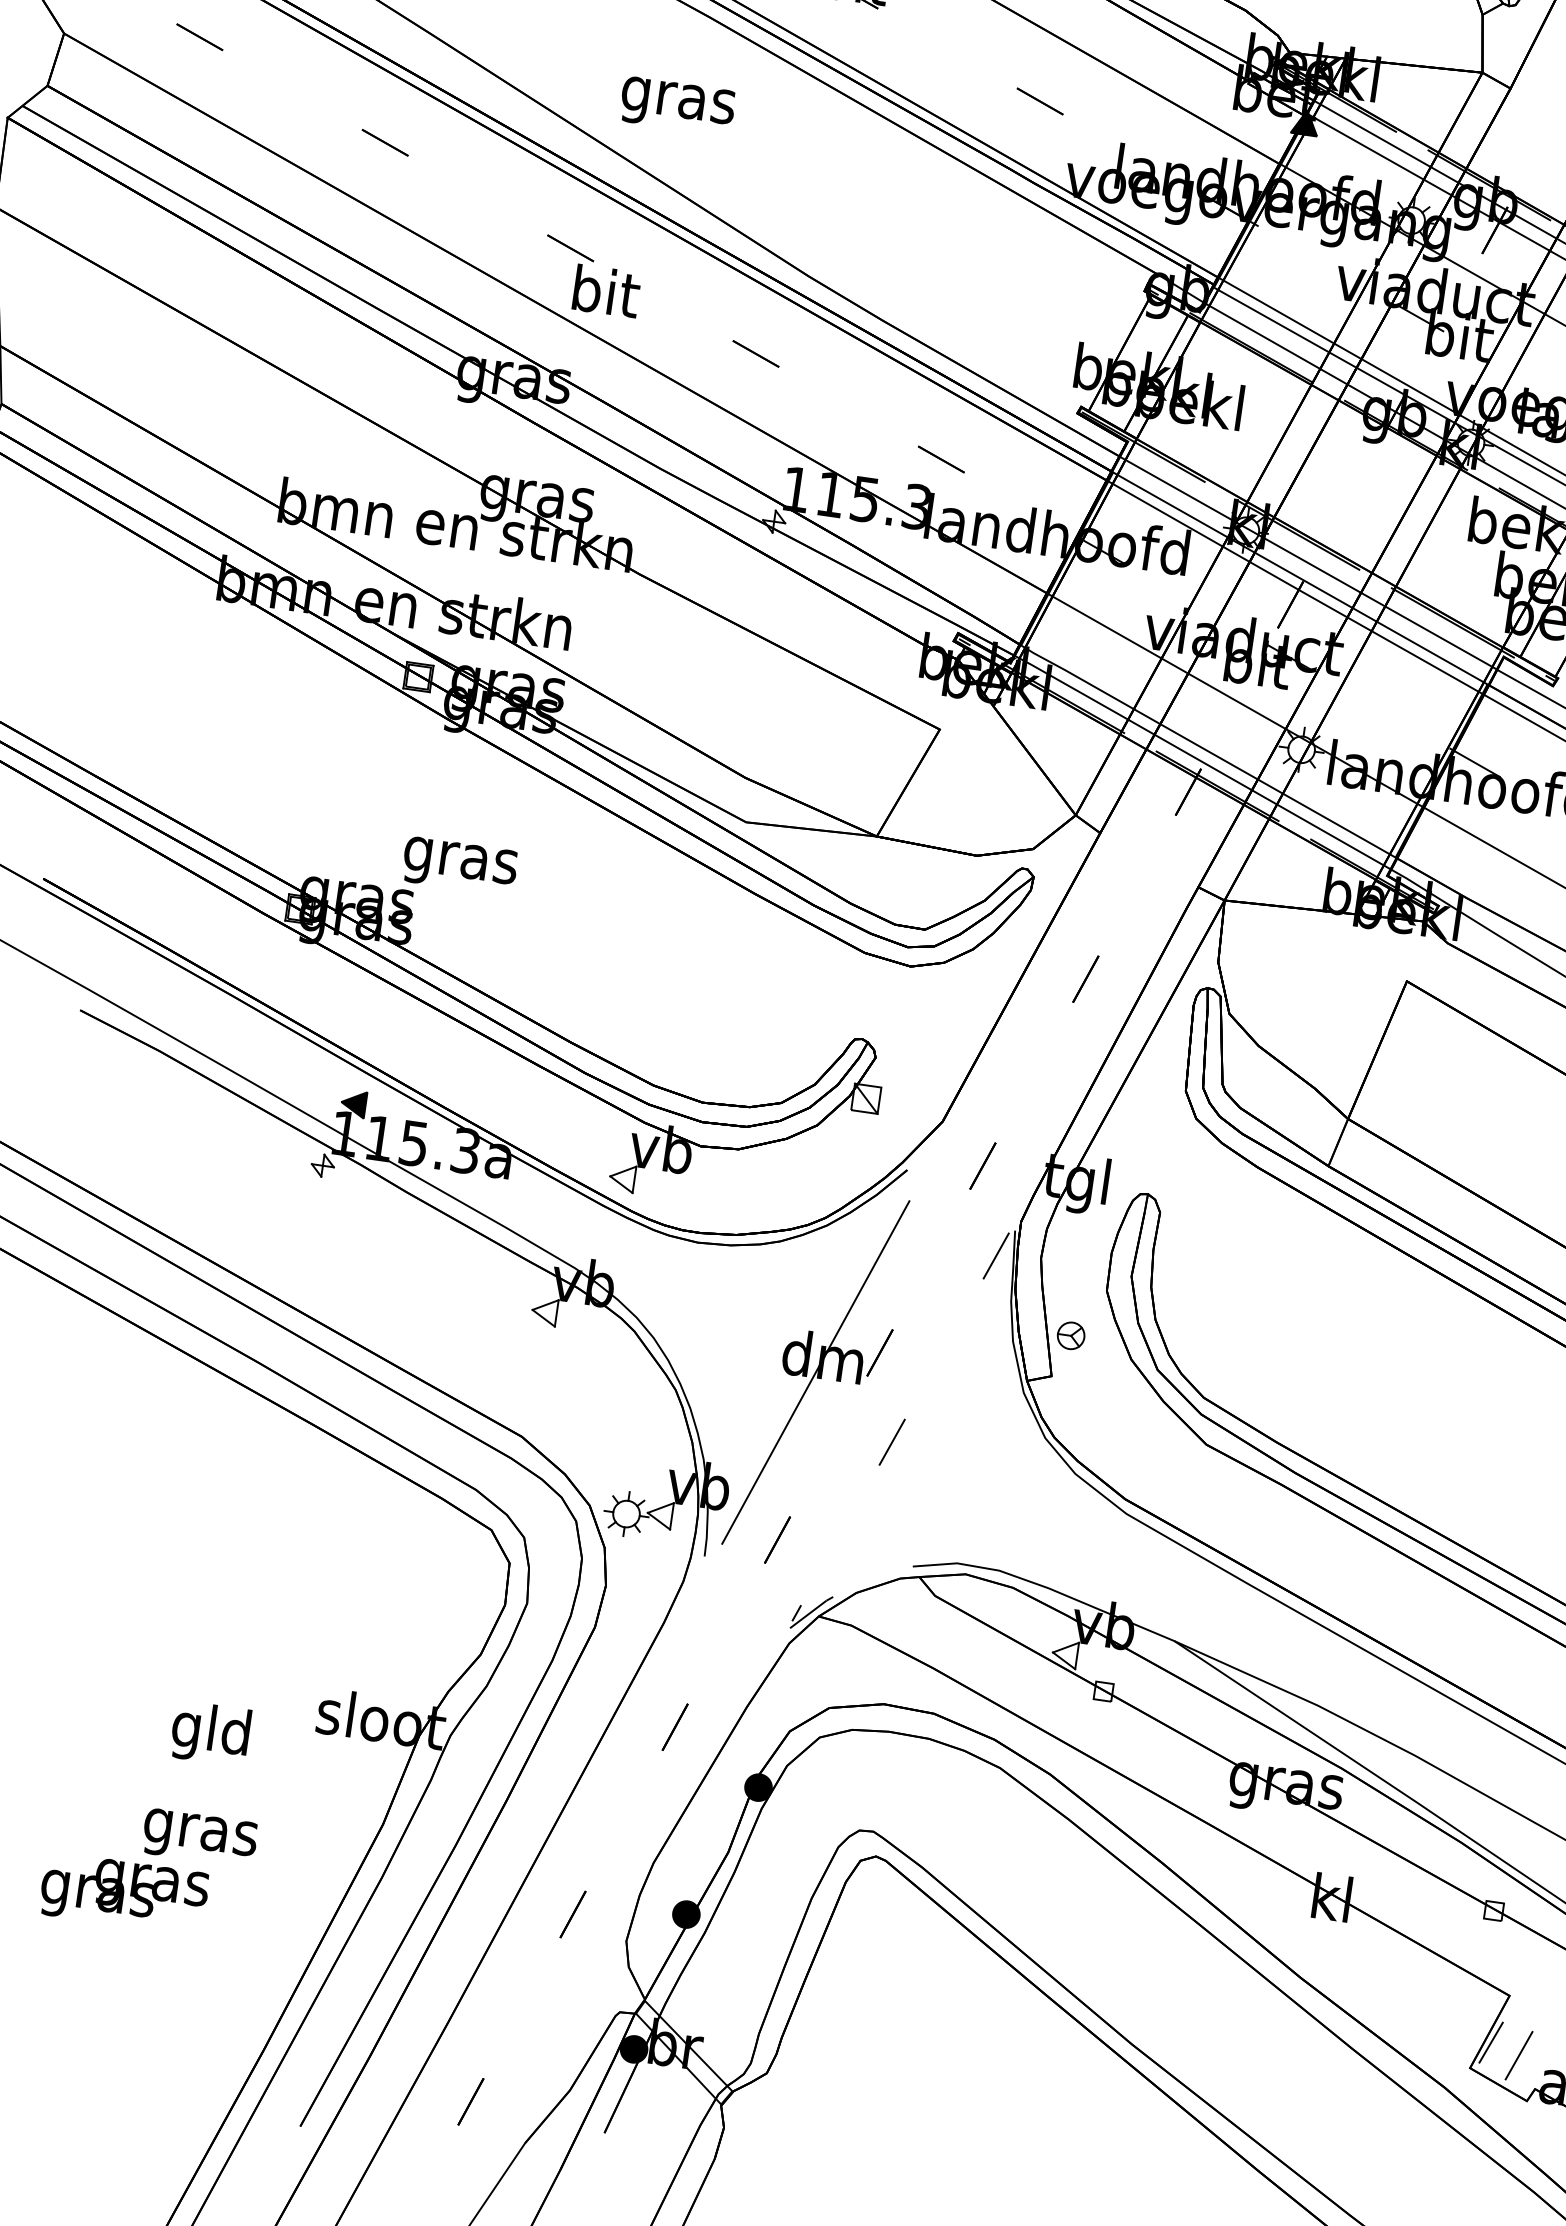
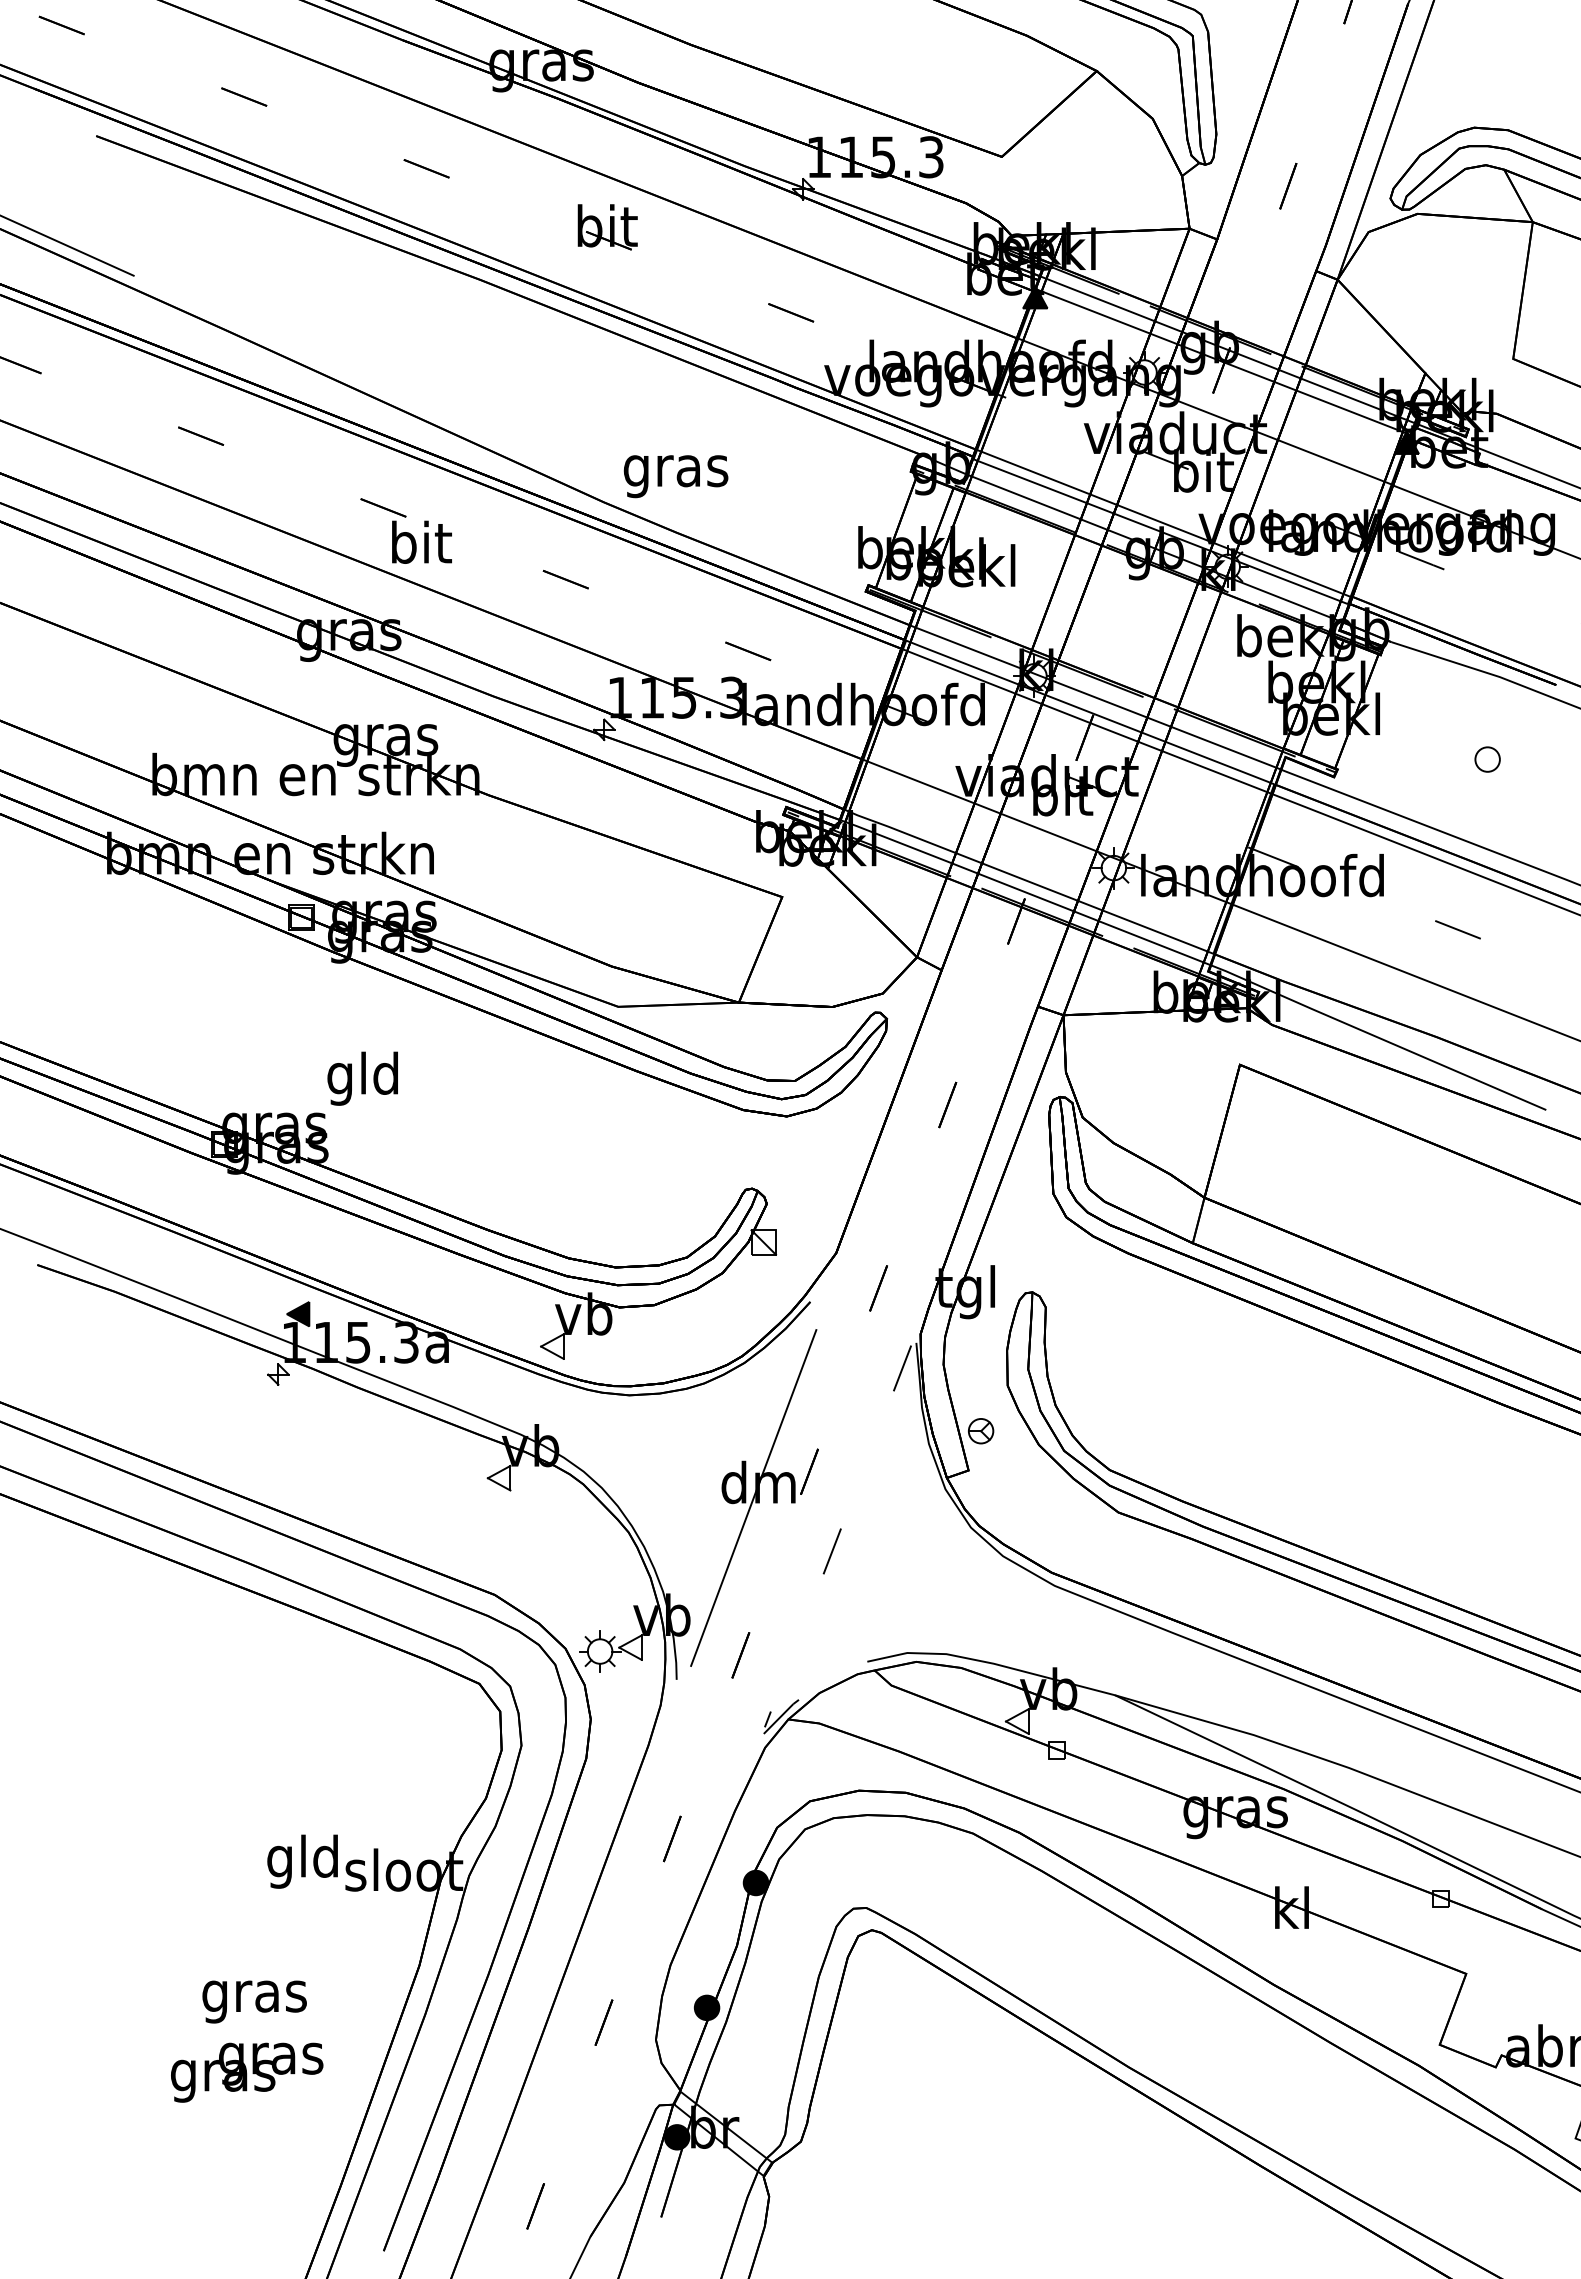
text: (676, 105) -> (675, 476), moved
text: (460, 859) -> (363, 1078), gras -> gld
text: (210, 1733) -> (302, 1861), moved
text: (124, 1893) -> (247, 2072), moved
line: (1491, 2042) -> (1455, 2018), removed
line: (1518, 2055) -> (1482, 2026), removed

